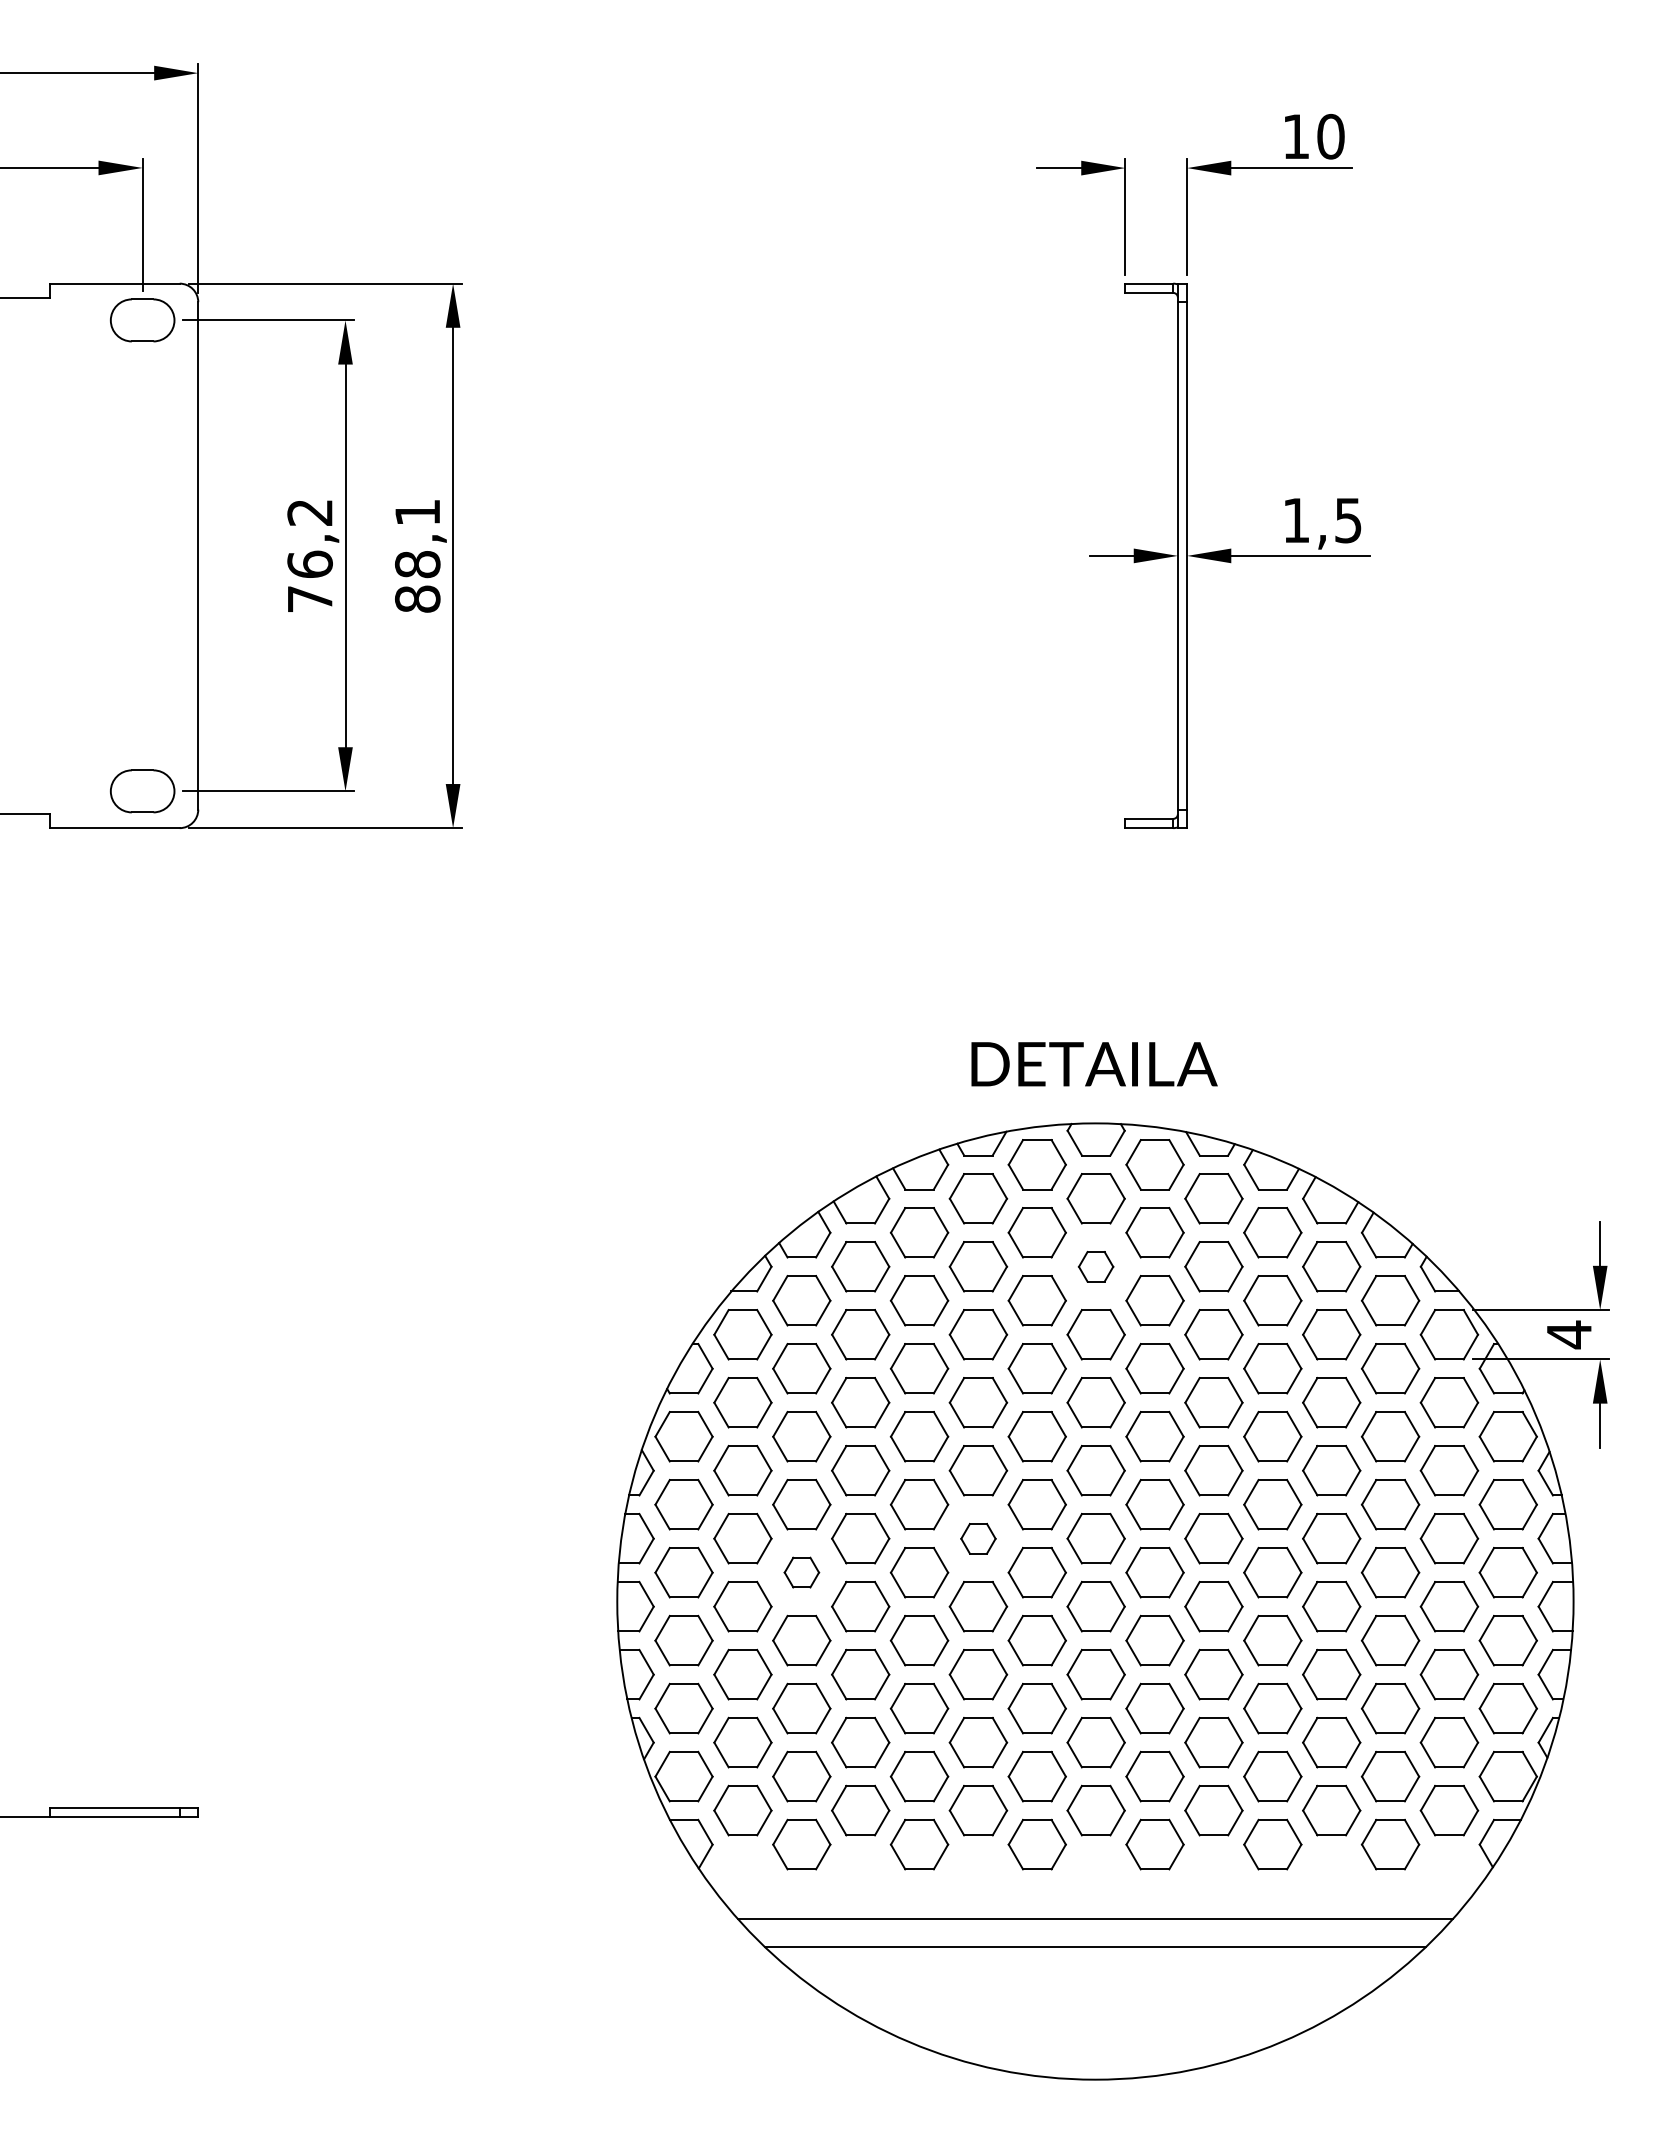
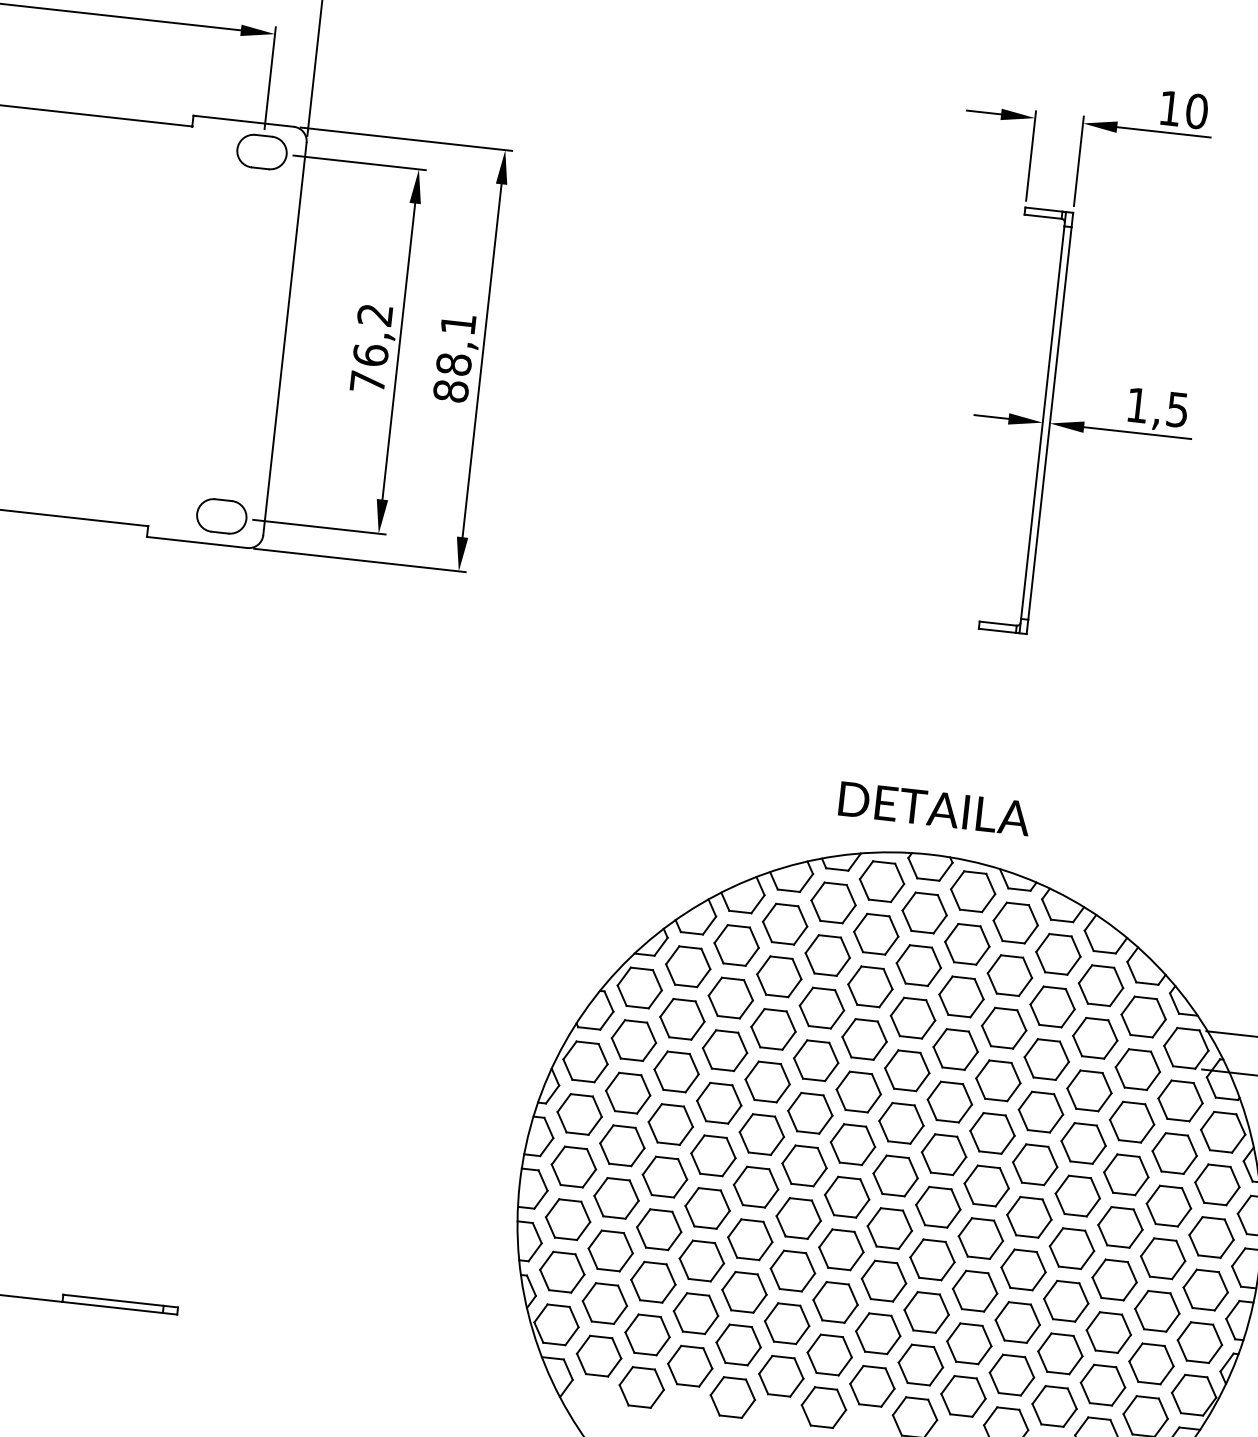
part: (1095, 1266) -> (918, 965), size x1.67
part: (978, 1538) -> (804, 1165), size x1.67
part: (801, 1572) -> (664, 1176), size x1.67

